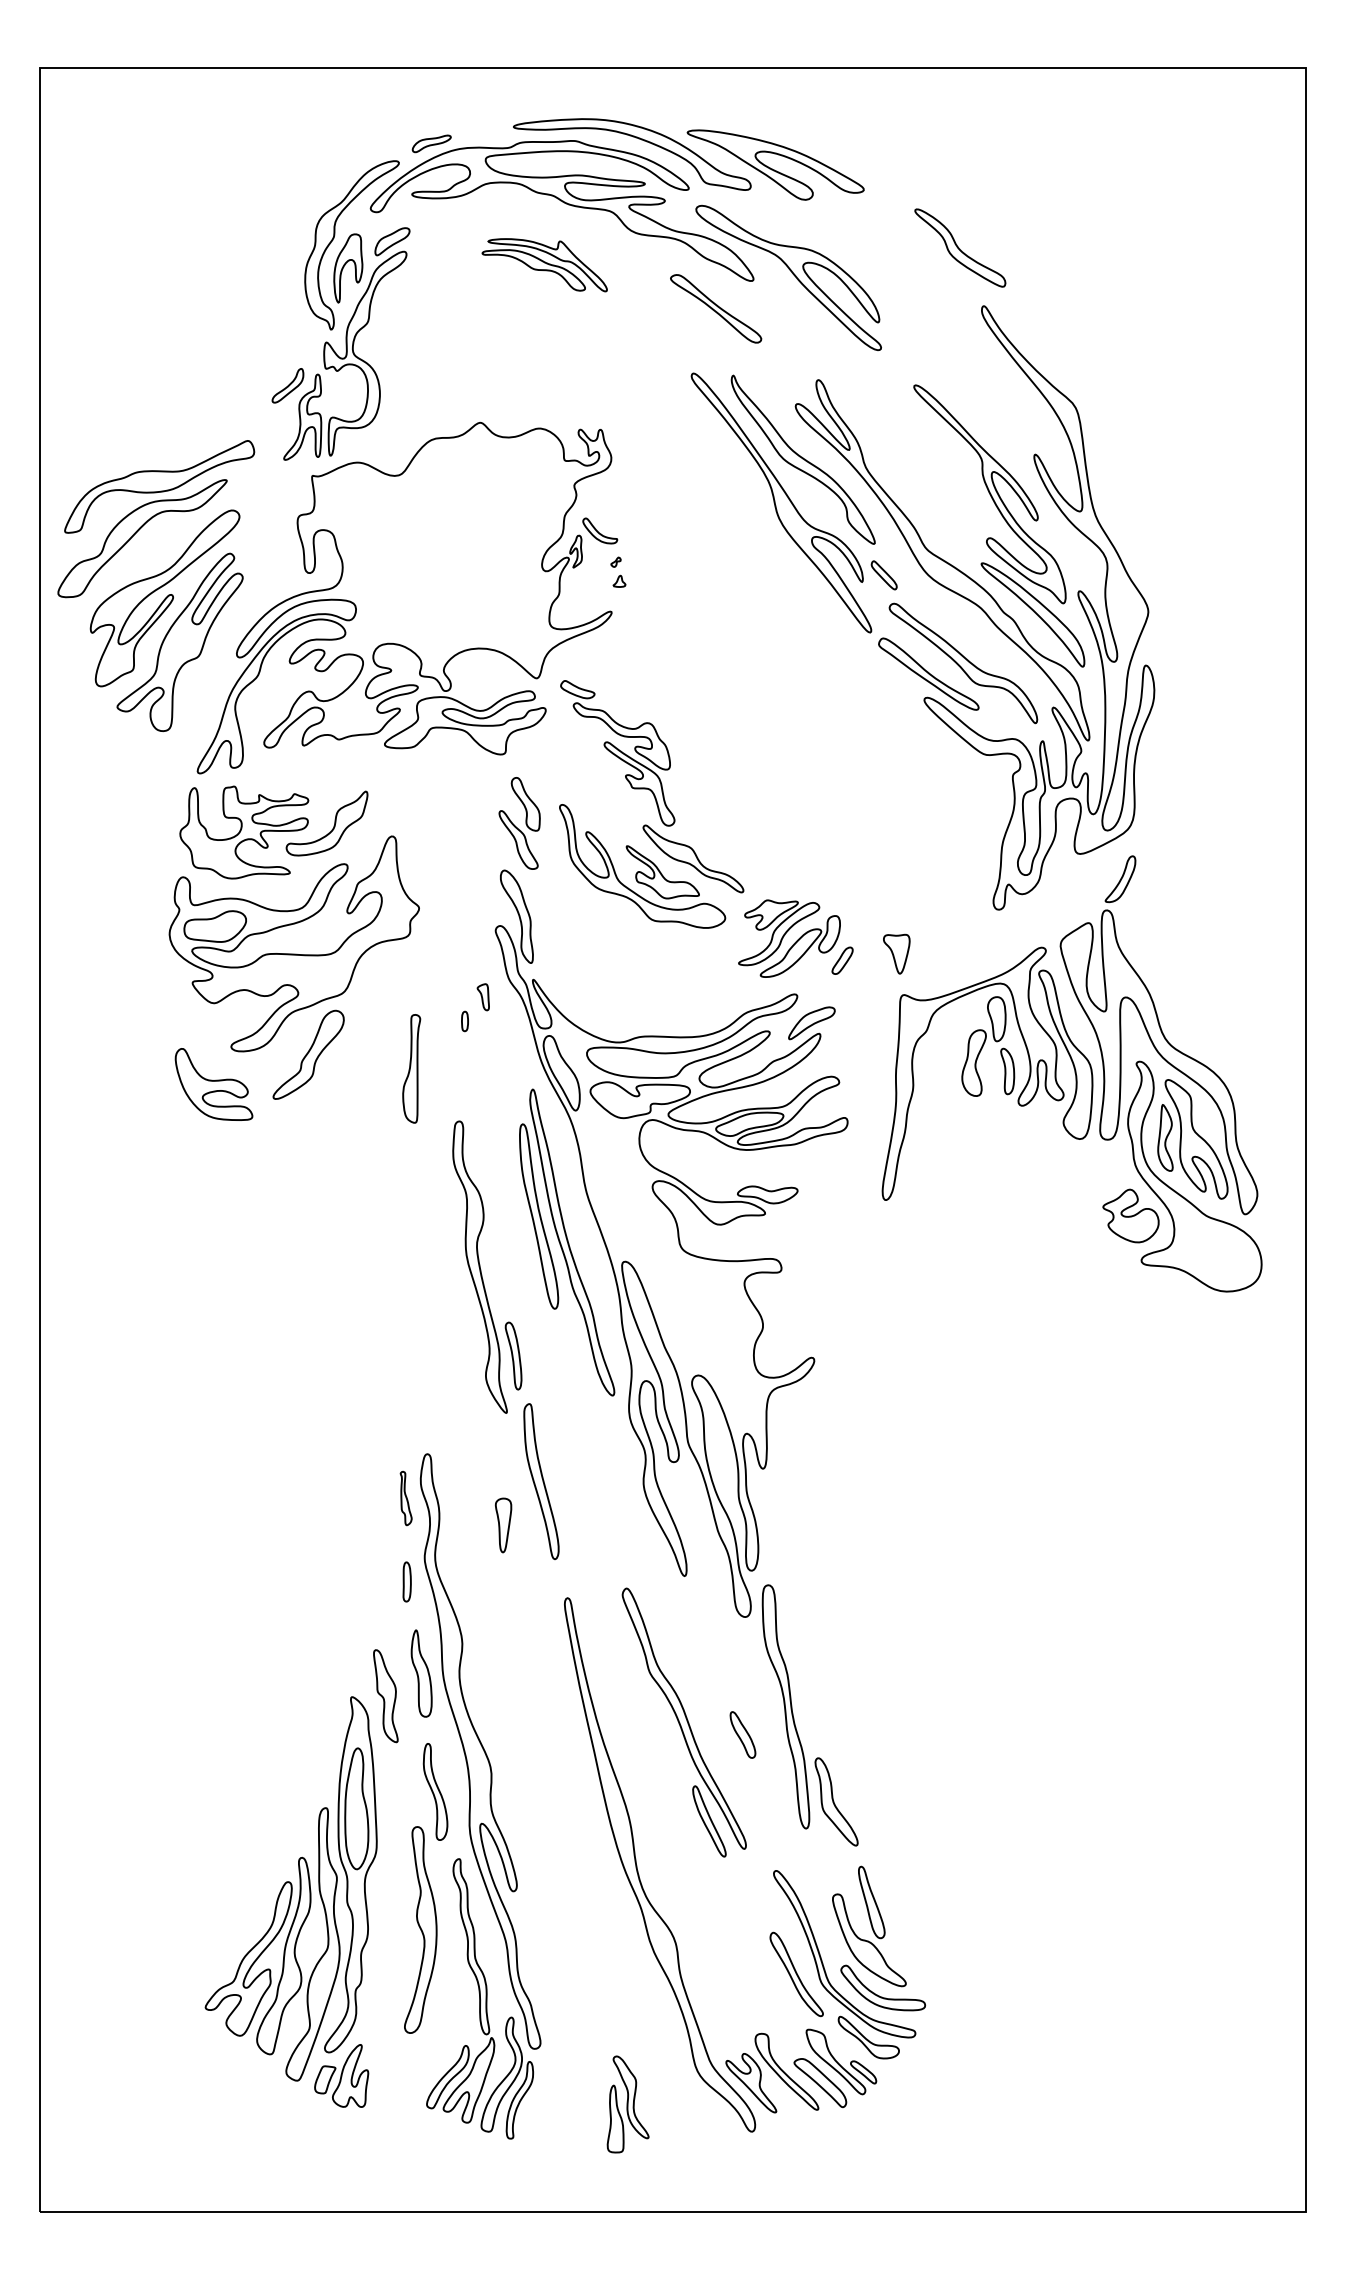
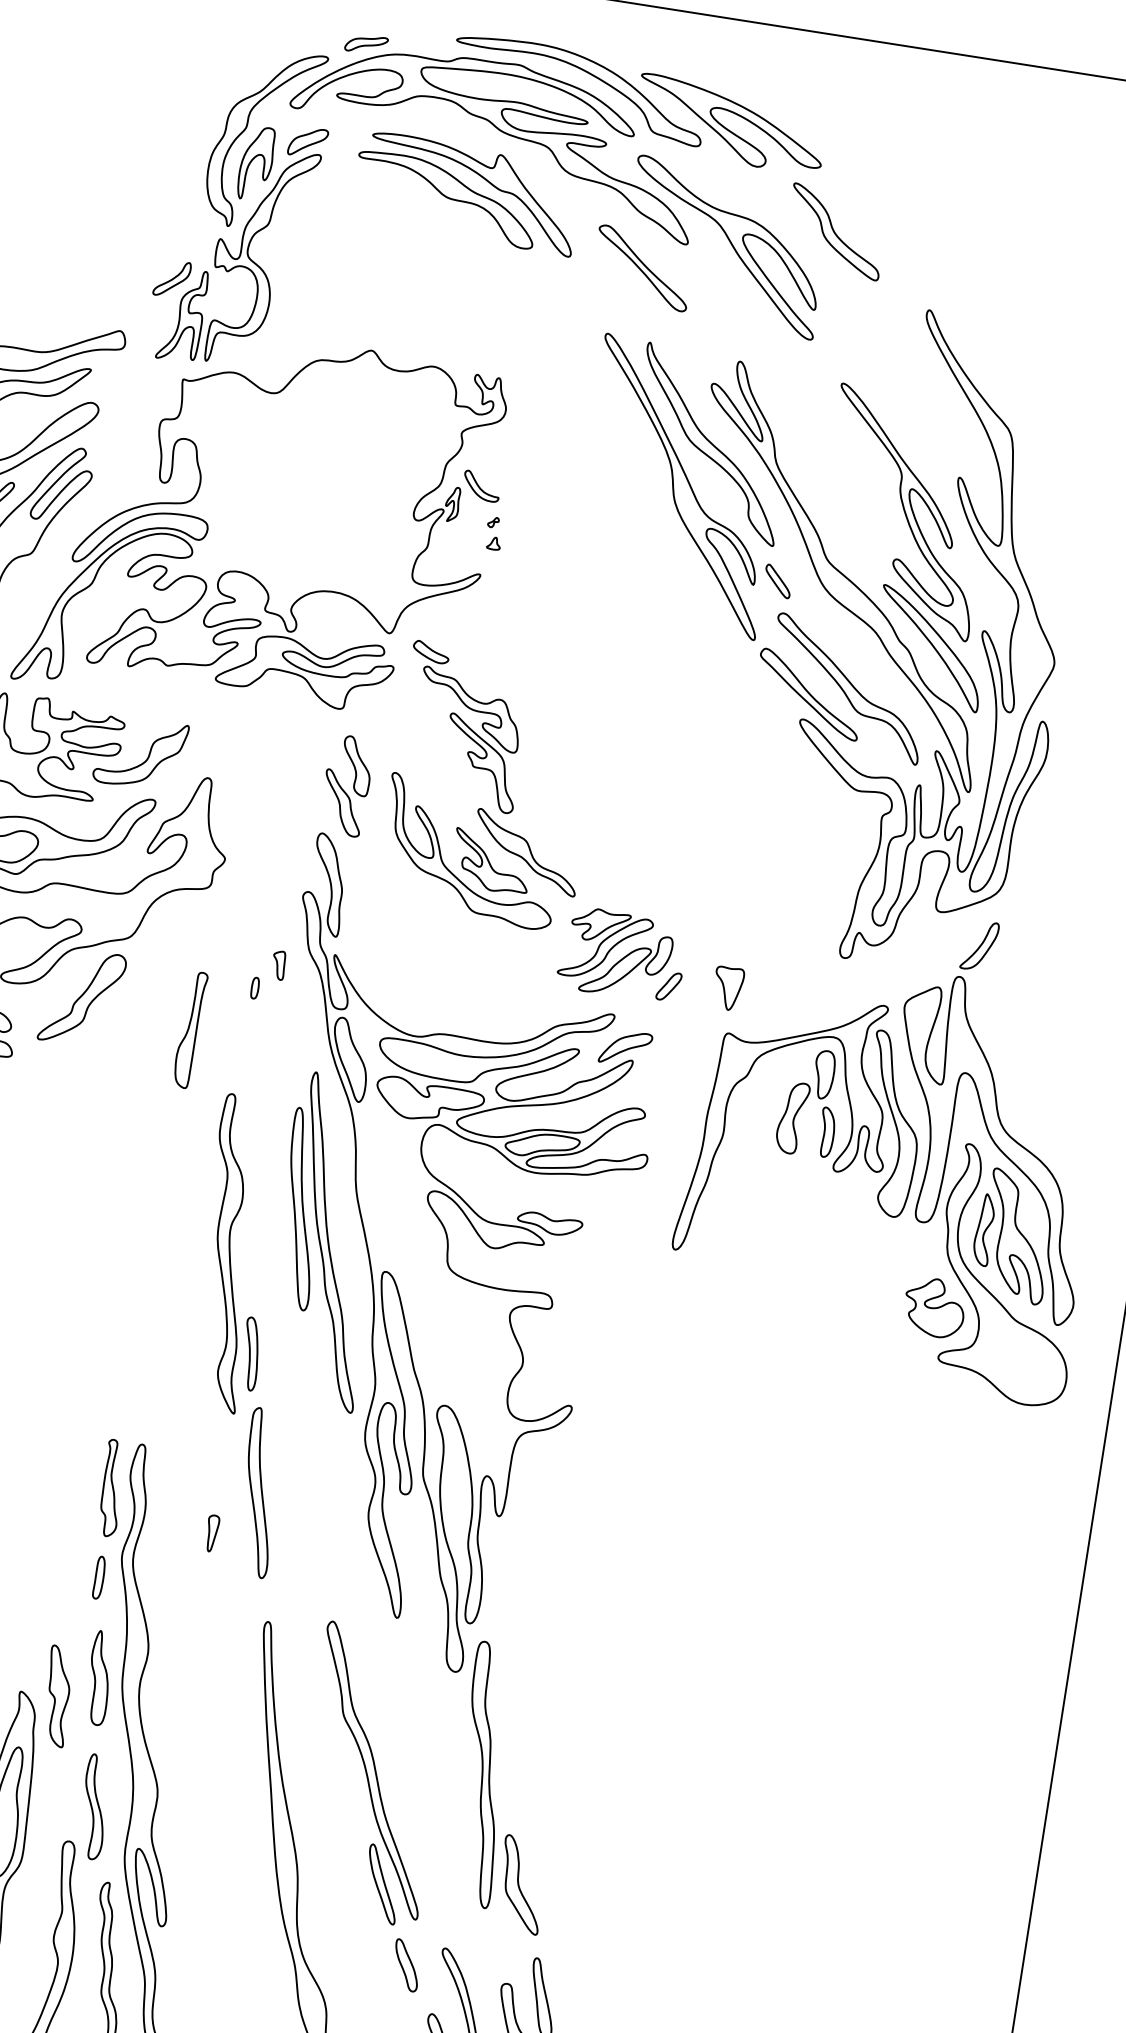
part: (960, 247) -> (836, 231), moved
part: (544, 264) -> (466, 192), size x1.67
part: (406, 1498) -> (112, 1488), size x1.67
part: (503, 1525) -> (211, 1533), size x0.62
part: (742, 1734) -> (406, 1964), moved

